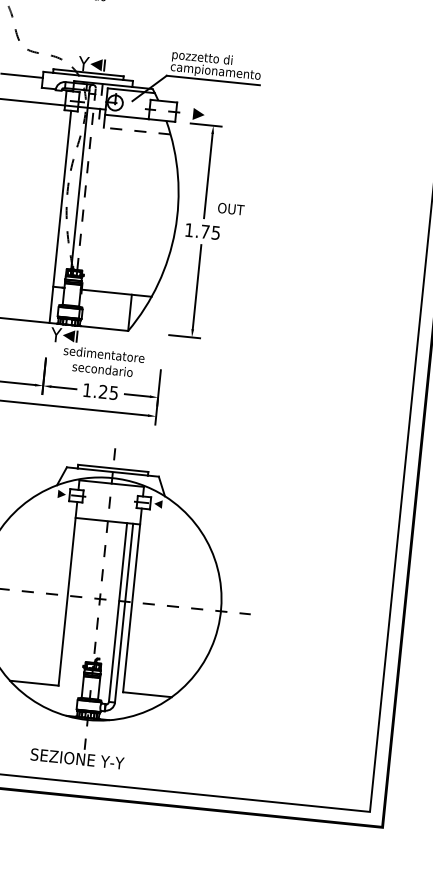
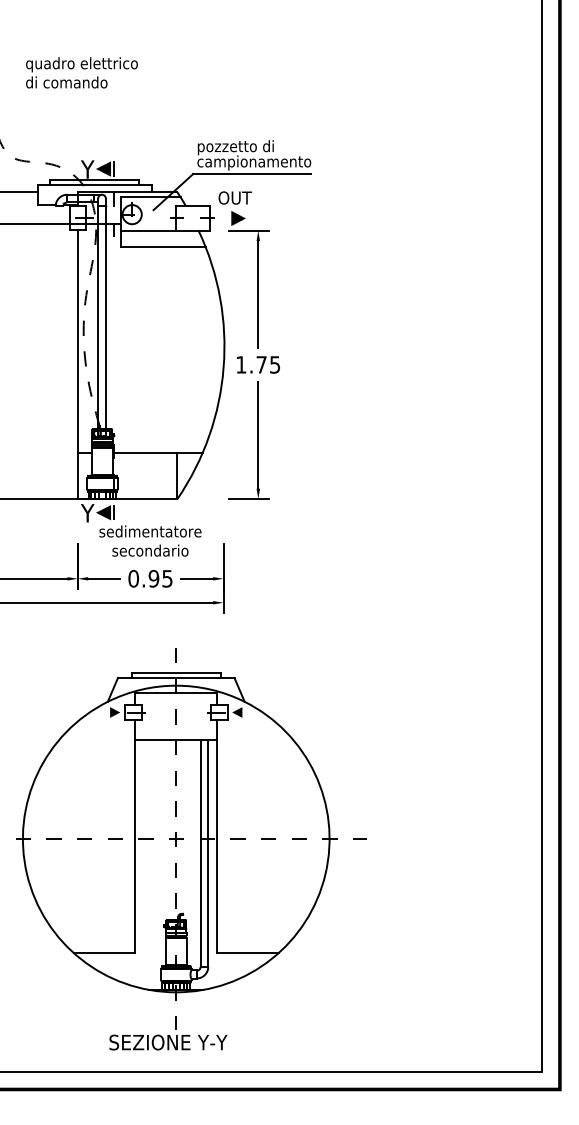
line: (136, 131) -> (162, 247), dashed -> solid
line: (86, 178) -> (105, 313), dashed -> solid
text: (230, 208) -> (234, 197), moved
text: (95, 390) -> (143, 578), 1.25 -> 0.95

